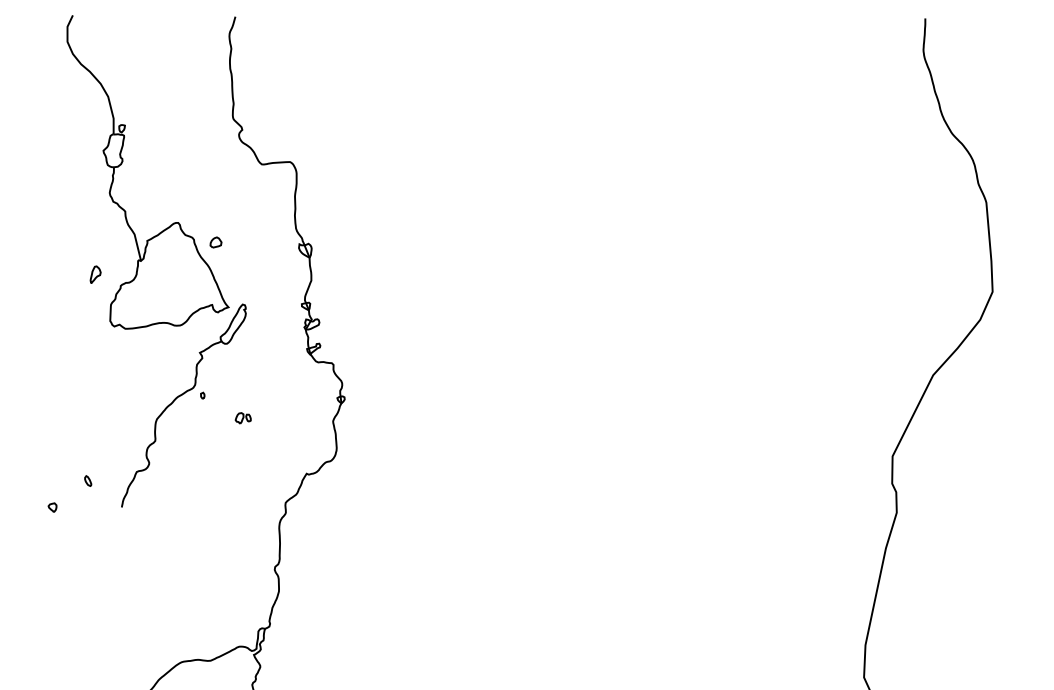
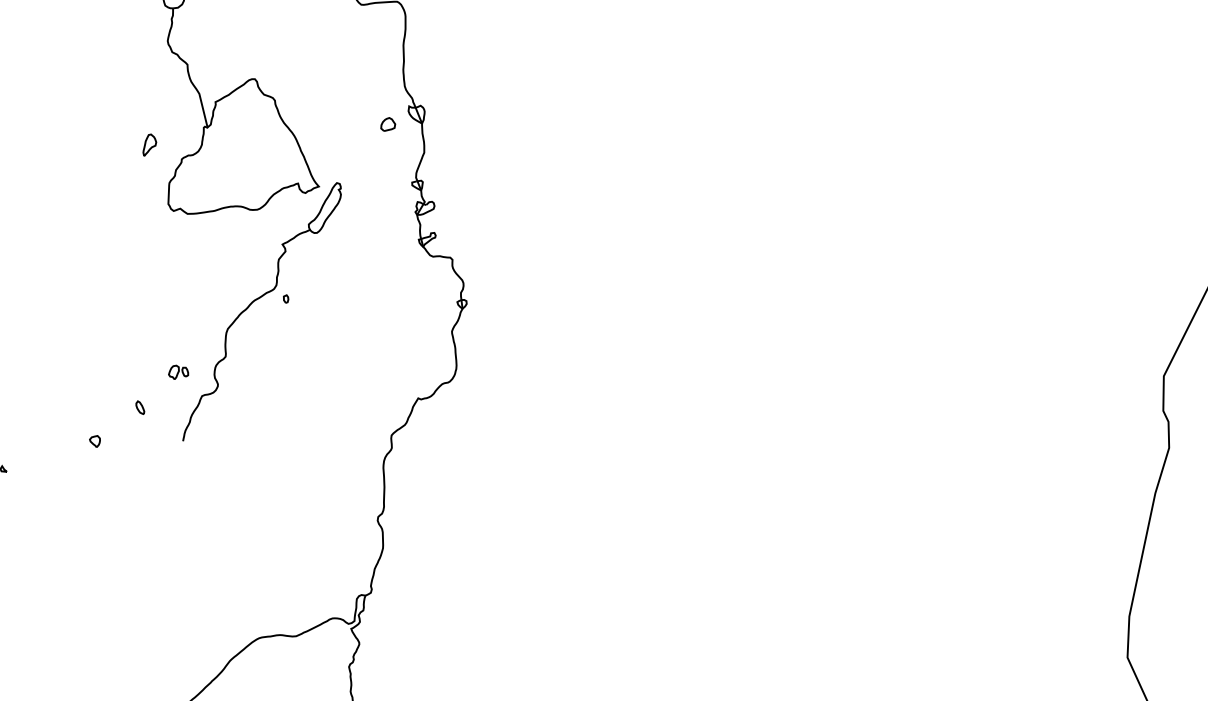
part: (215, 242) -> (387, 124), moved
part: (242, 418) -> (177, 372), moved

